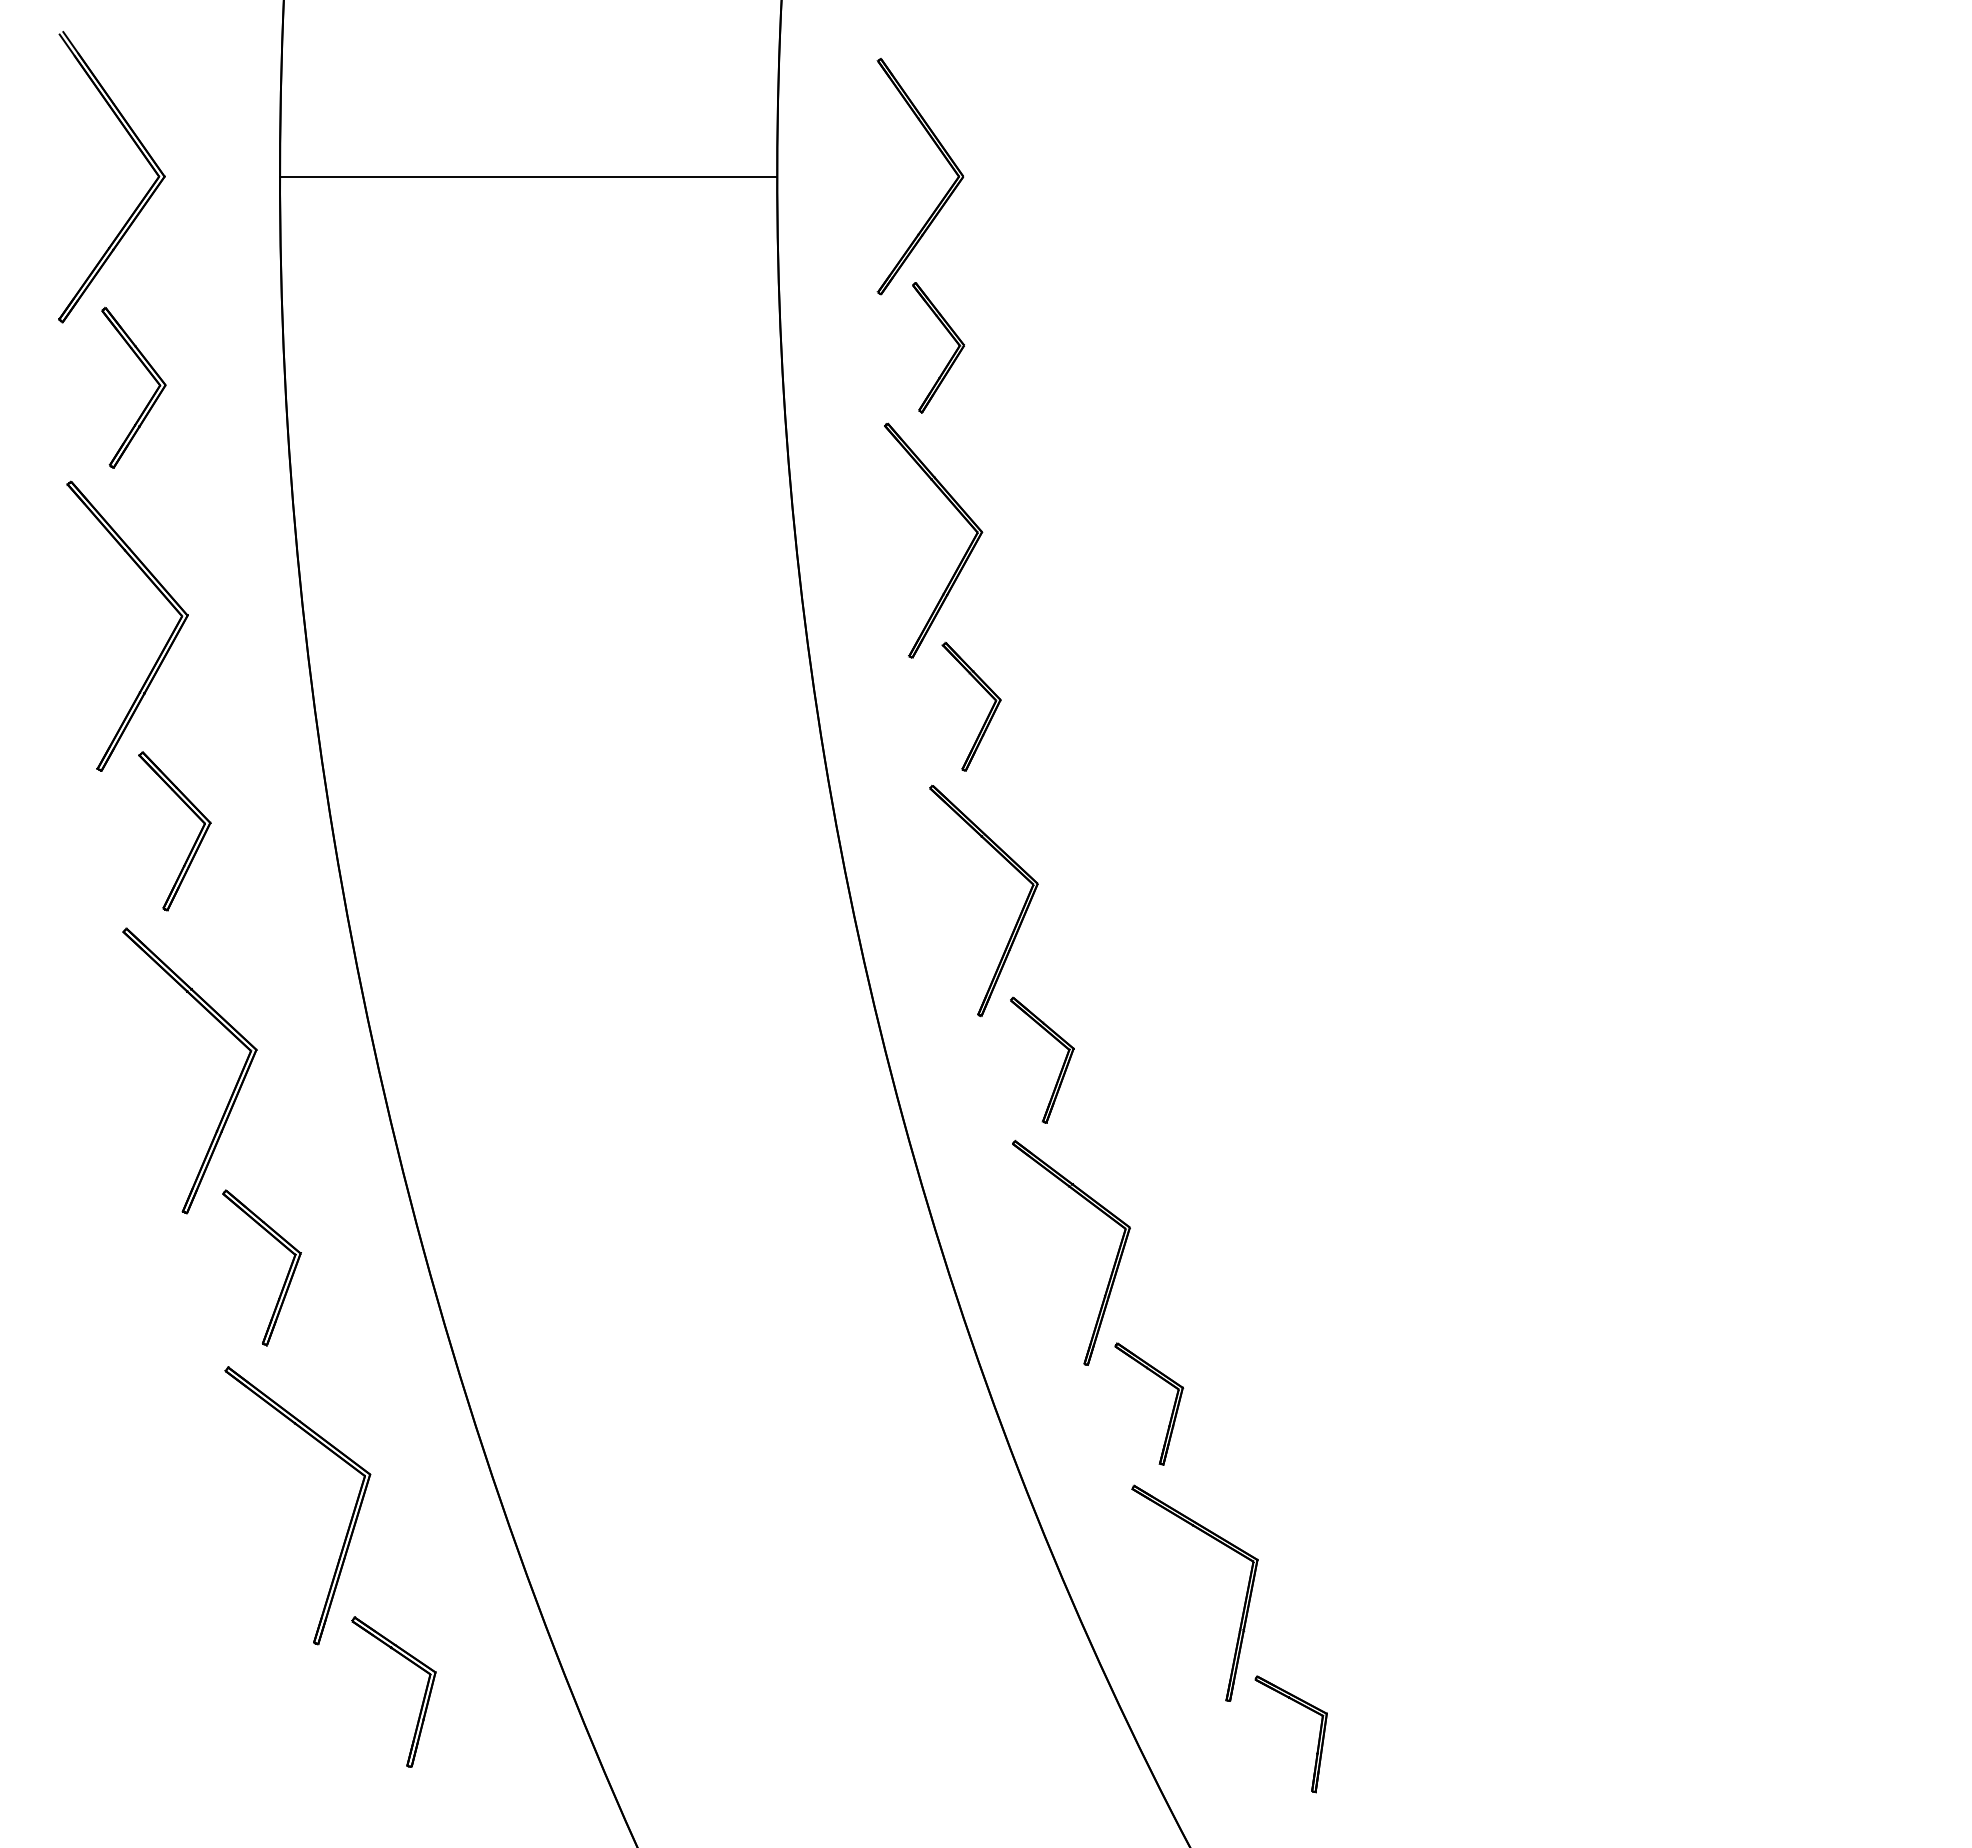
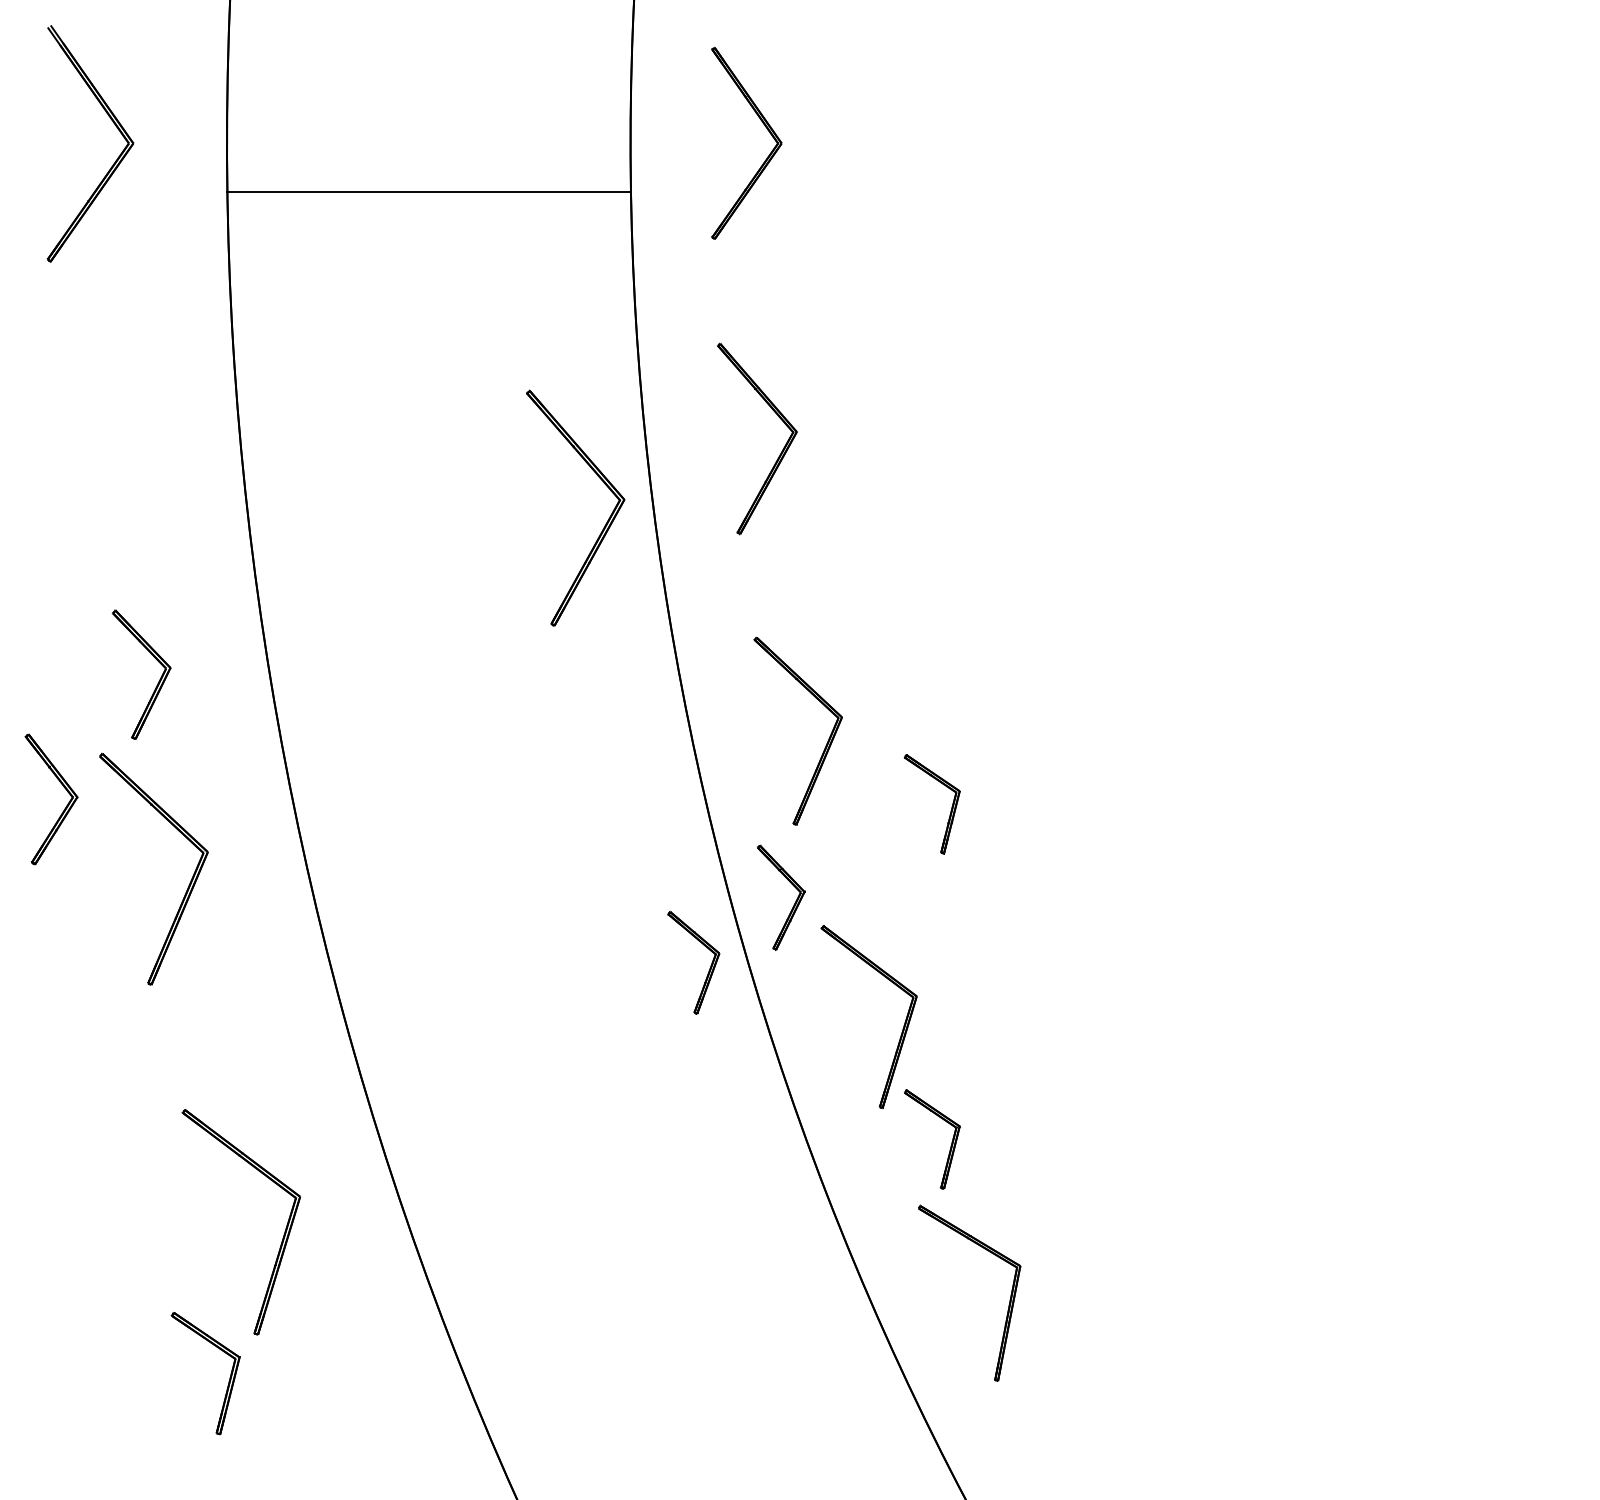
line: (528, 176) -> (428, 192), moved
part: (951, 356) -> (771, 289), removed
part: (150, 398) -> (65, 808), moved
part: (164, 645) -> (605, 523), moved
part: (987, 715) -> (793, 904), moved
part: (1172, 995) -> (951, 808), added
part: (1061, 1067) -> (709, 968), moved
part: (286, 1275) -> (232, 1035), removed
part: (422, 1700) -> (229, 1380), moved
part: (1318, 1737) -> (1069, 1410), removed

